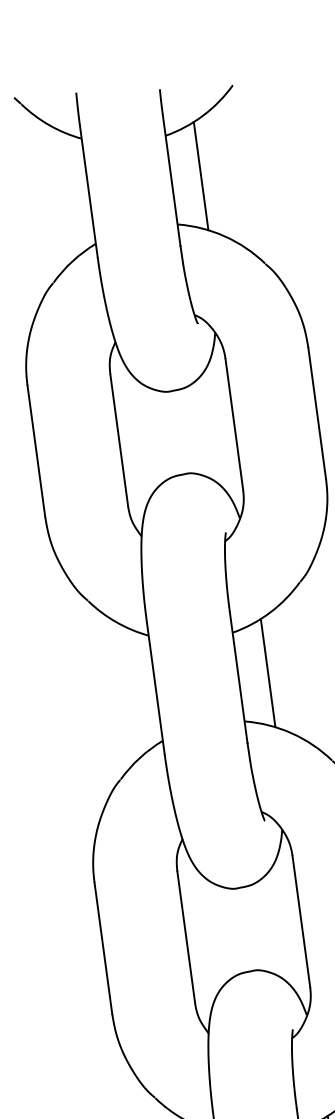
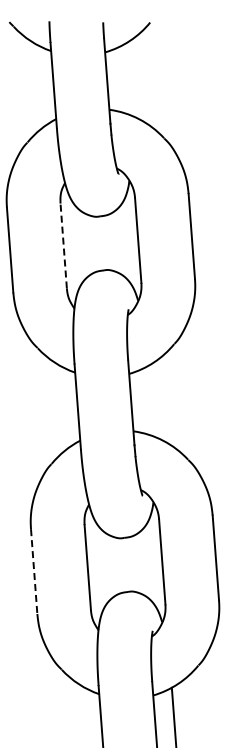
line: (199, 175) -> (125, 79), removed
line: (118, 440) -> (63, 246), solid -> dashed
line: (268, 673) -> (150, 401), removed
line: (103, 948) -> (34, 571), solid -> dashed

